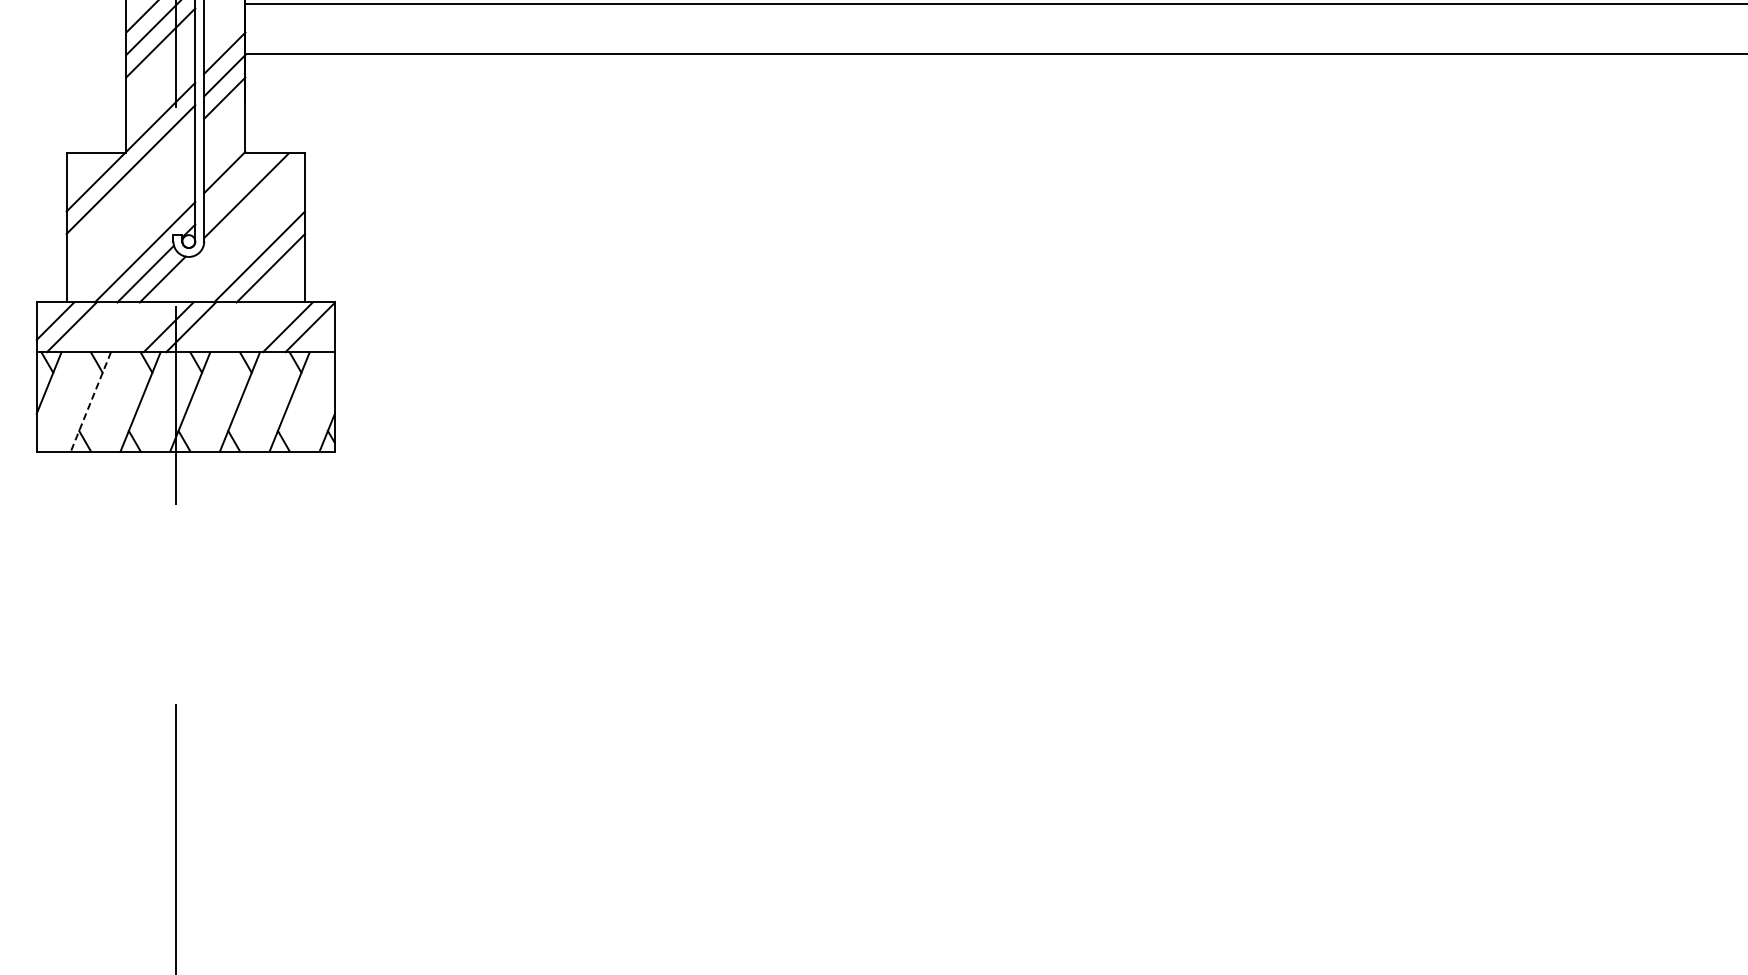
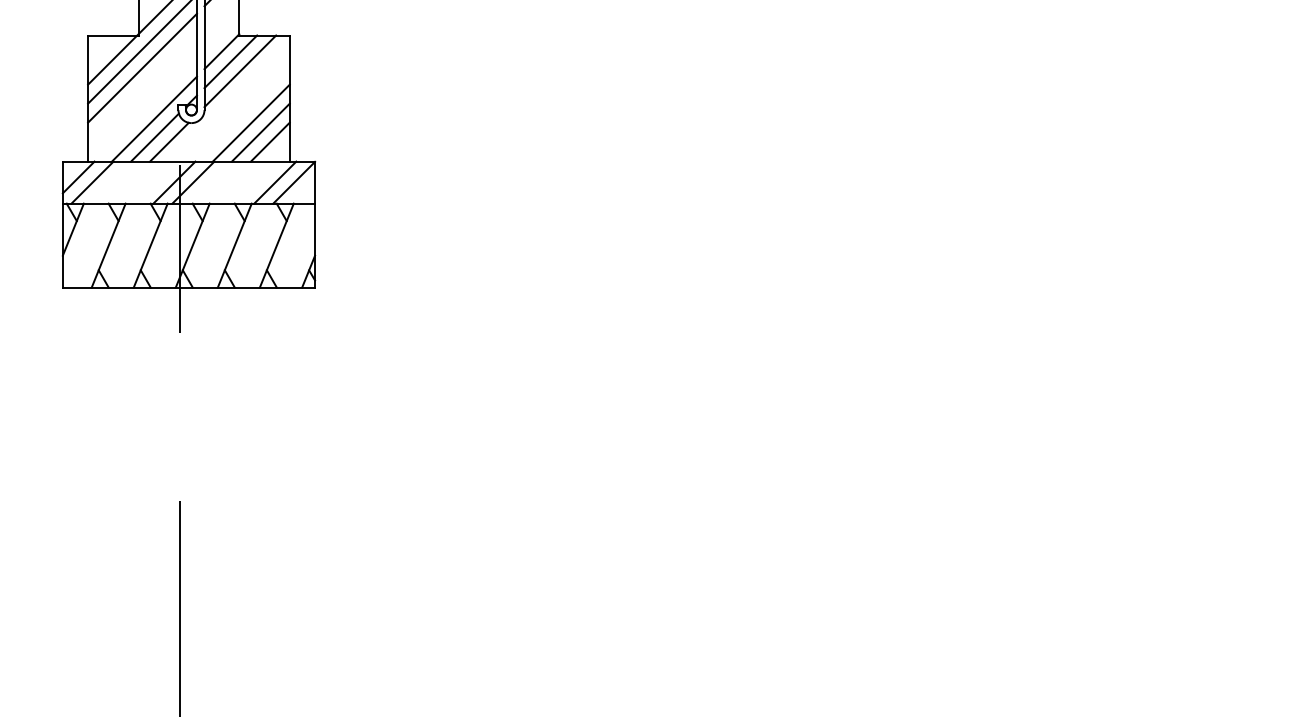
line: (235, 184) -> (230, 61), added
line: (130, 191) -> (142, 67), added
line: (282, 279) -> (270, 142), added
line: (90, 401) -> (108, 245), dashed -> solid

